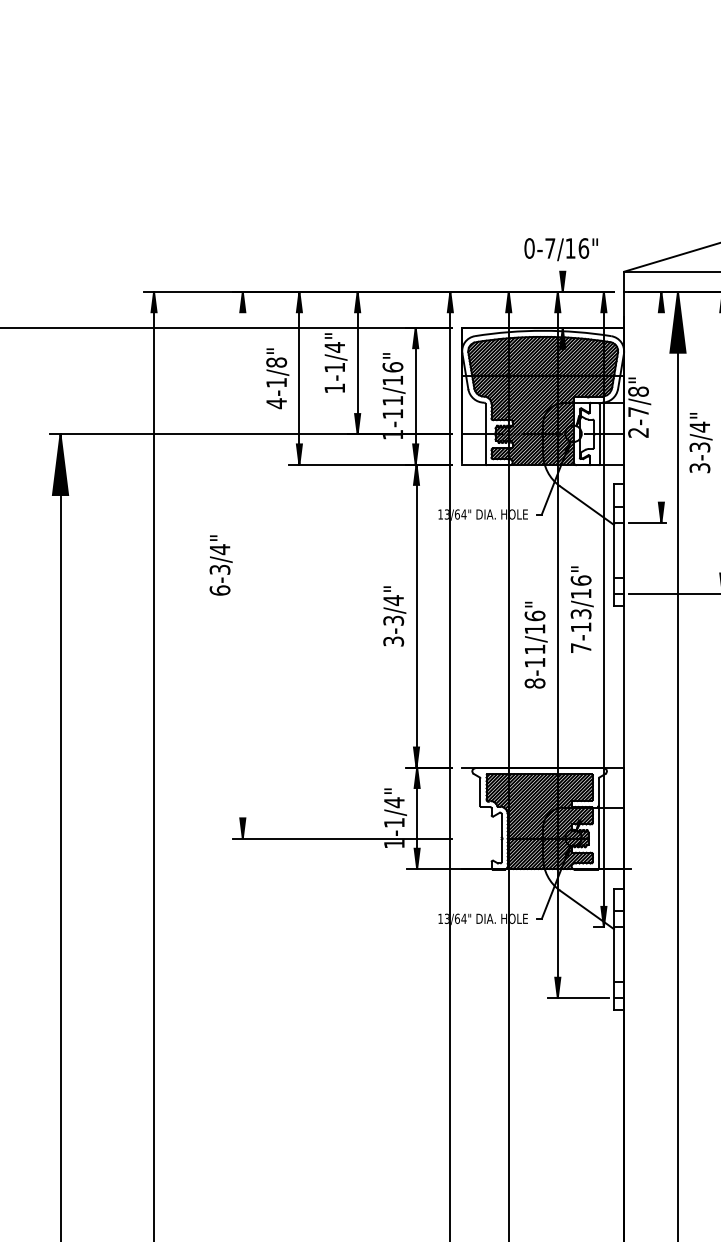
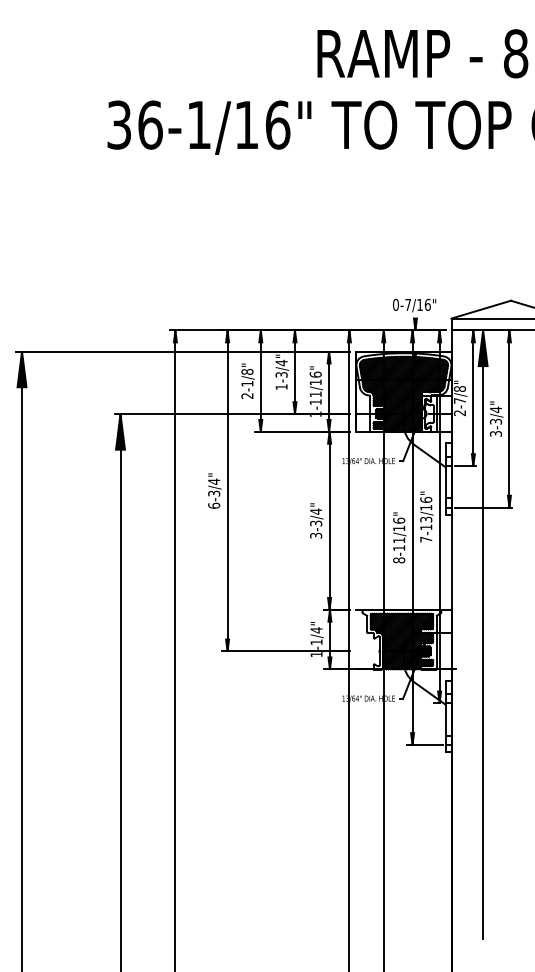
text: (334, 366) -> (281, 374), 1-1/4" -> 1-3/4"
text: (276, 402) -> (247, 395), 4-1/8" -> 2-1/8"
line: (661, 407) -> (473, 398), added
line: (242, 564) -> (227, 490), added

